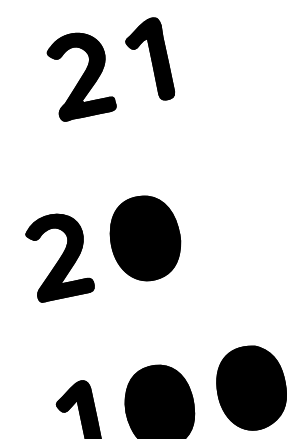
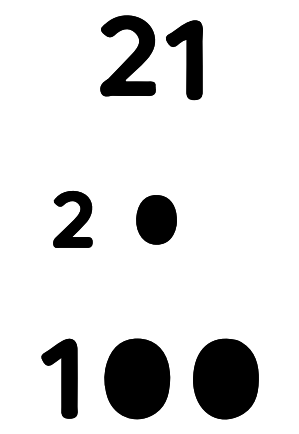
part: (149, 61) -> (184, 60), moved
part: (145, 238) -> (156, 219), size x0.6
part: (58, 256) -> (72, 219), size x0.7

